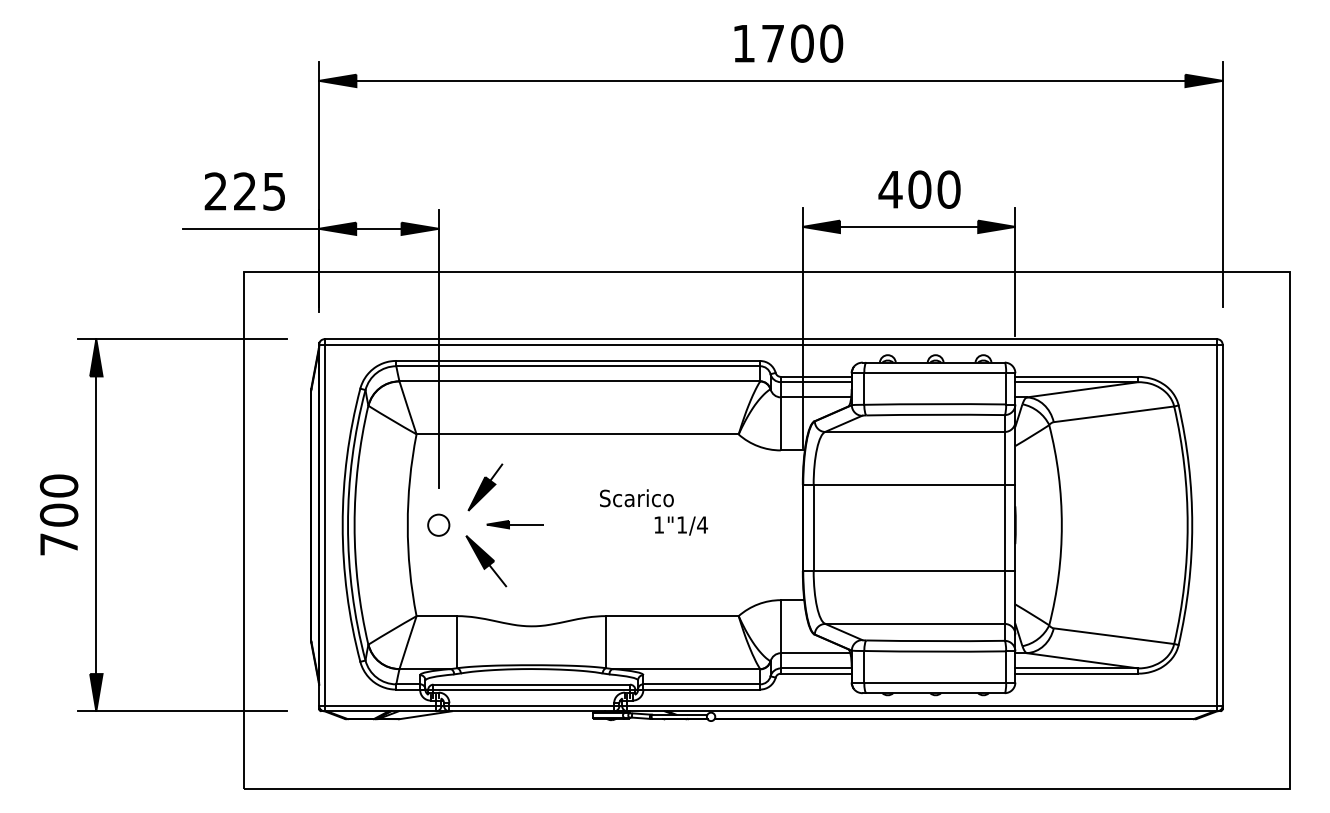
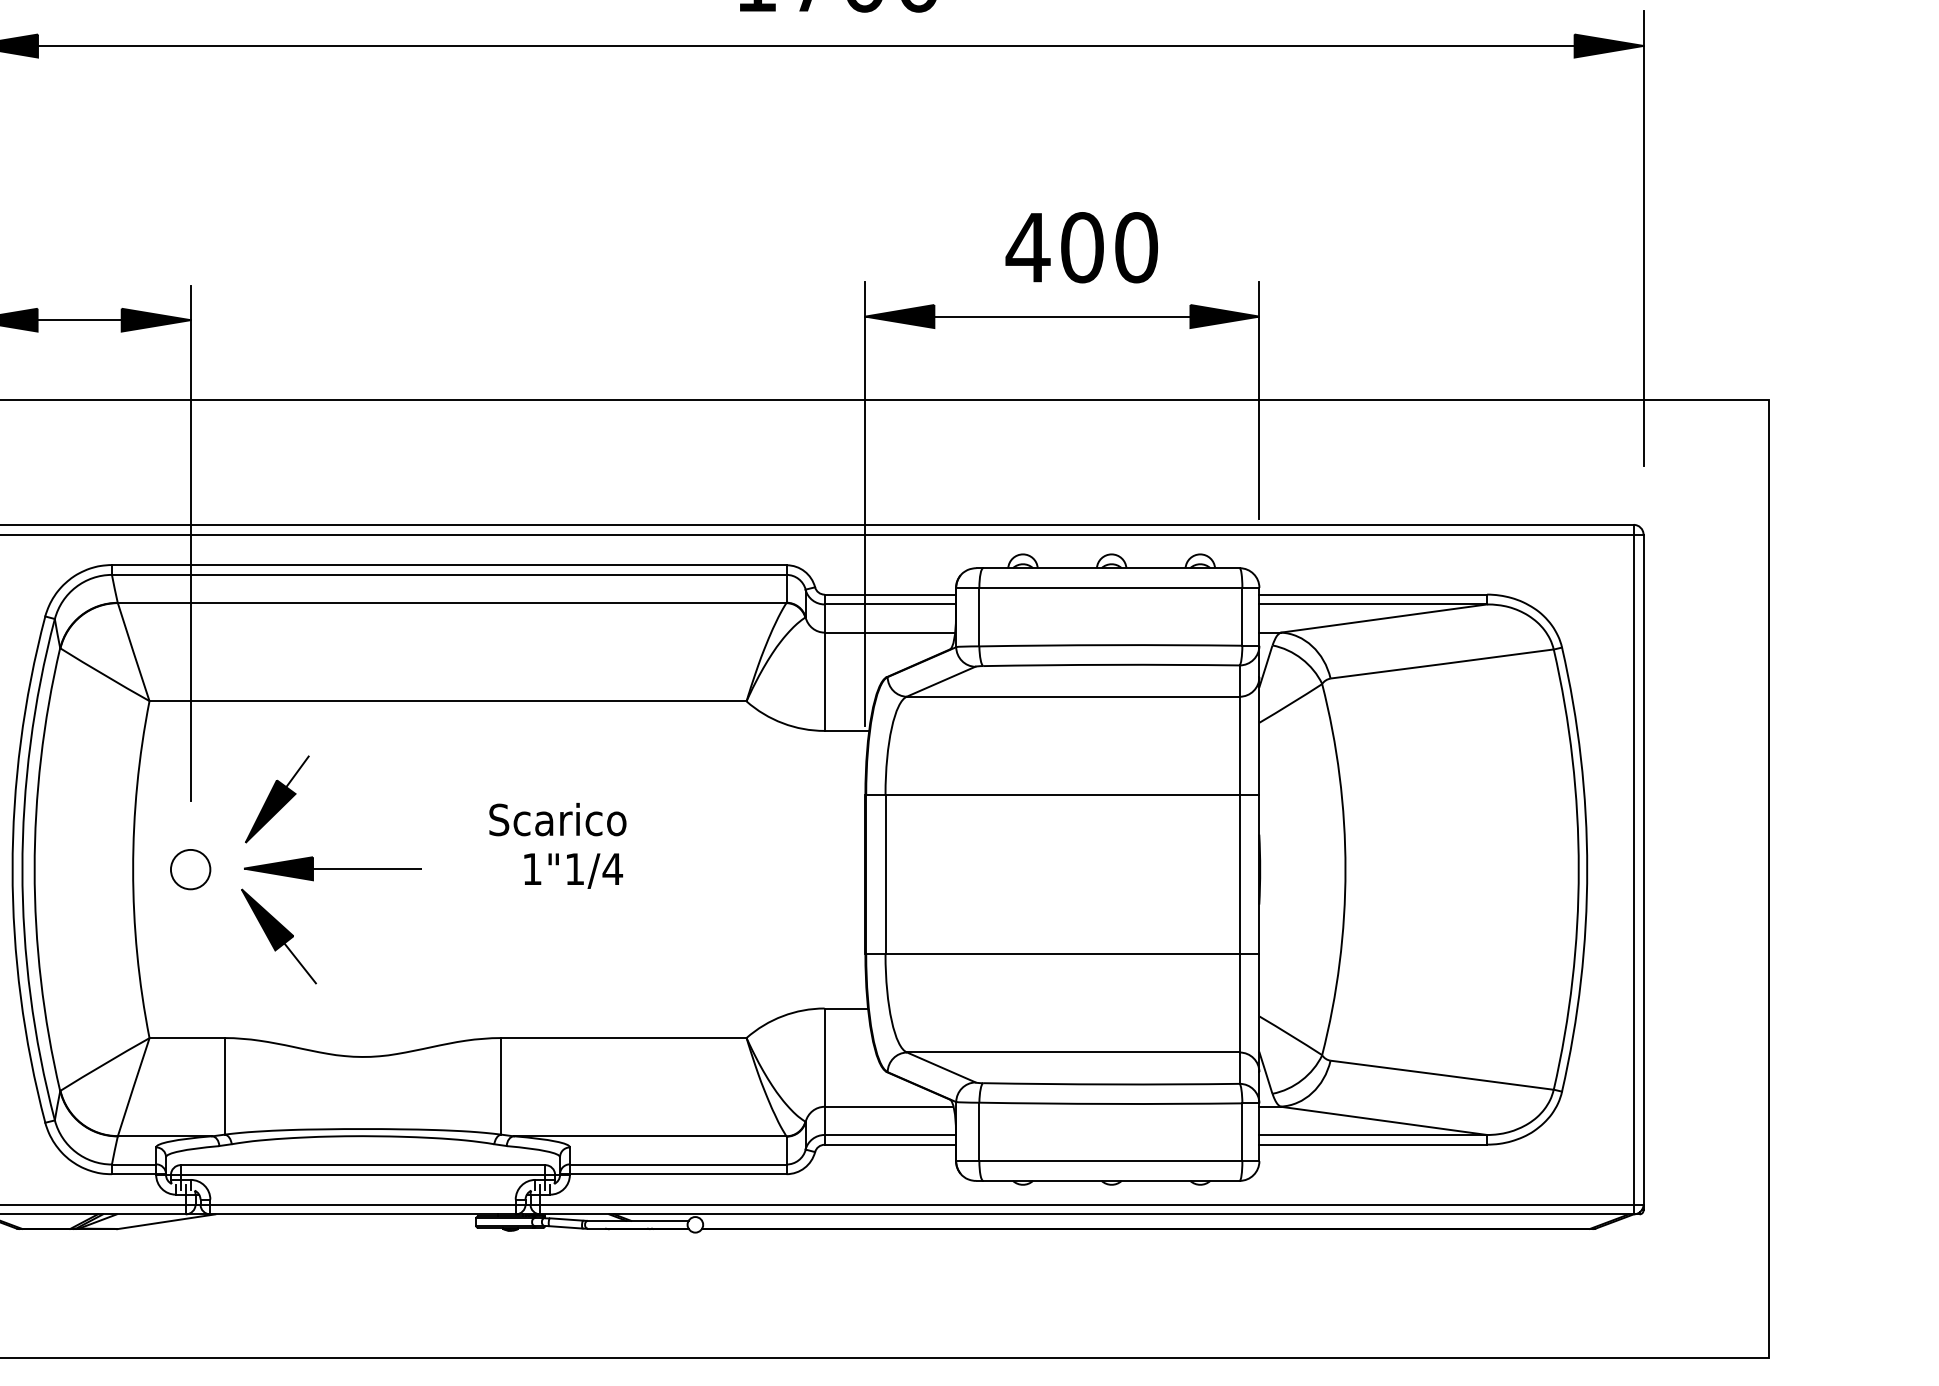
part: (515, 524) -> (332, 868), size x1.67
text: (680, 525) -> (571, 870), moved

